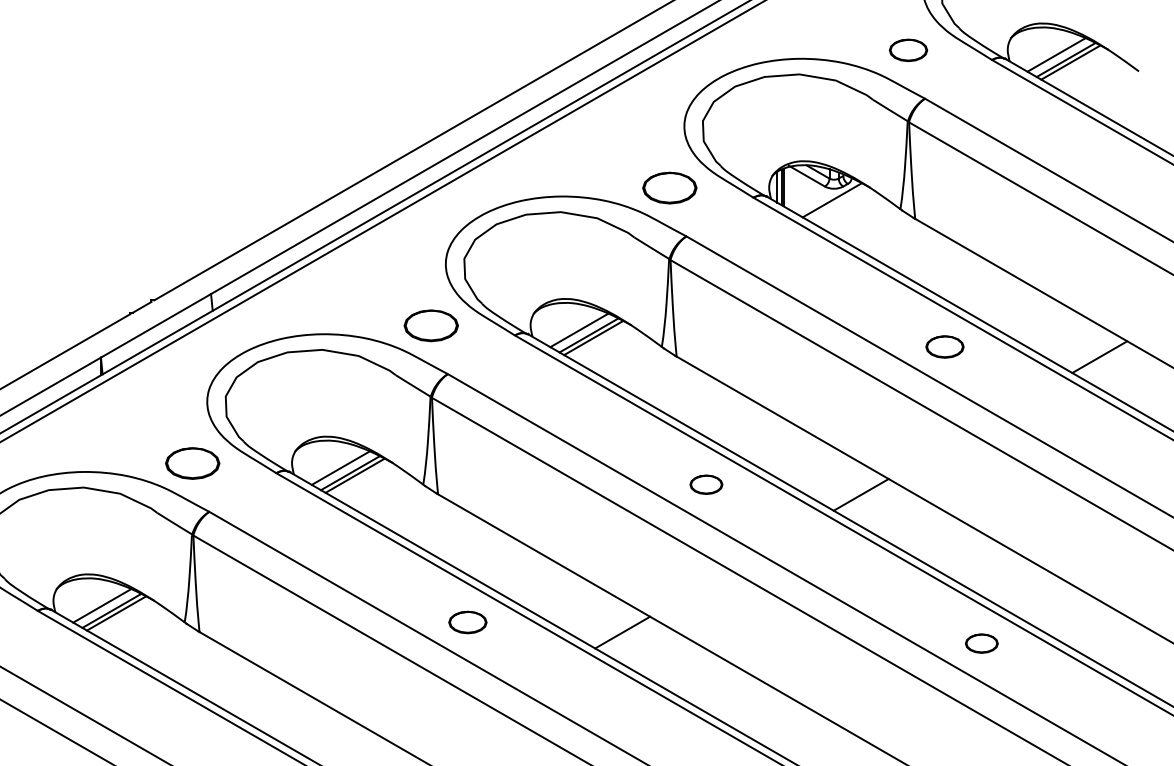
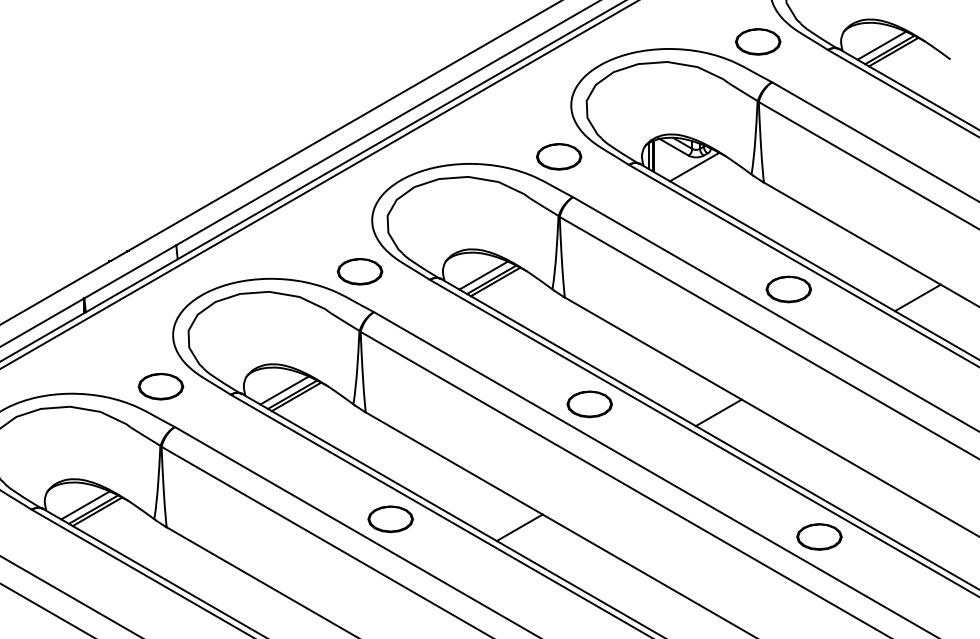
part: (908, 49) -> (758, 41), size x1.43
part: (944, 347) -> (788, 289), size x1.43
part: (706, 484) -> (589, 404), size x1.67
part: (467, 622) -> (390, 519), size x1.43
part: (981, 643) -> (819, 536), size x1.67

